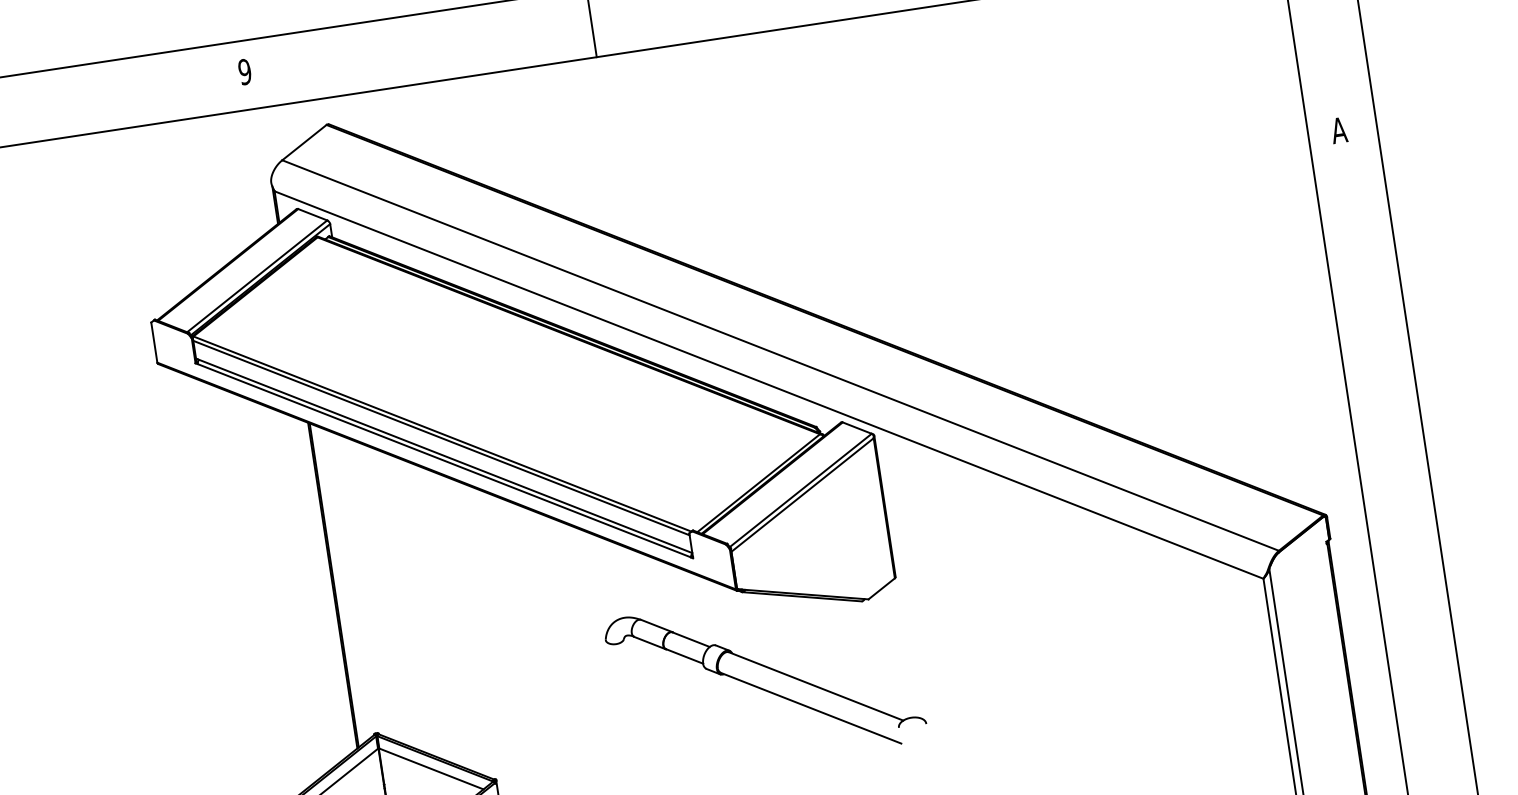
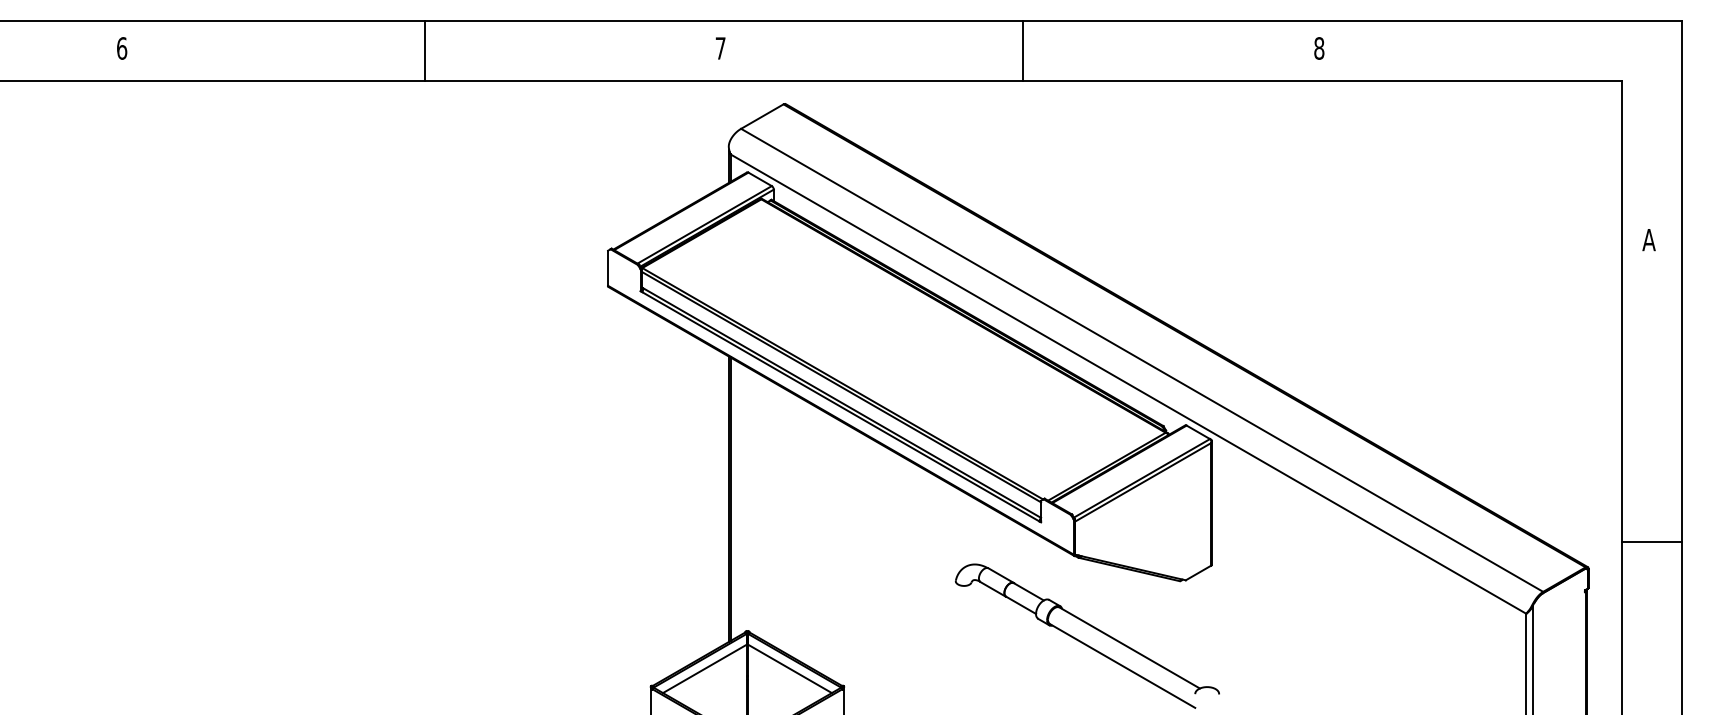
text: (244, 72) -> (720, 48), 9 -> 7
line: (1394, 475) -> (1651, 542), added

